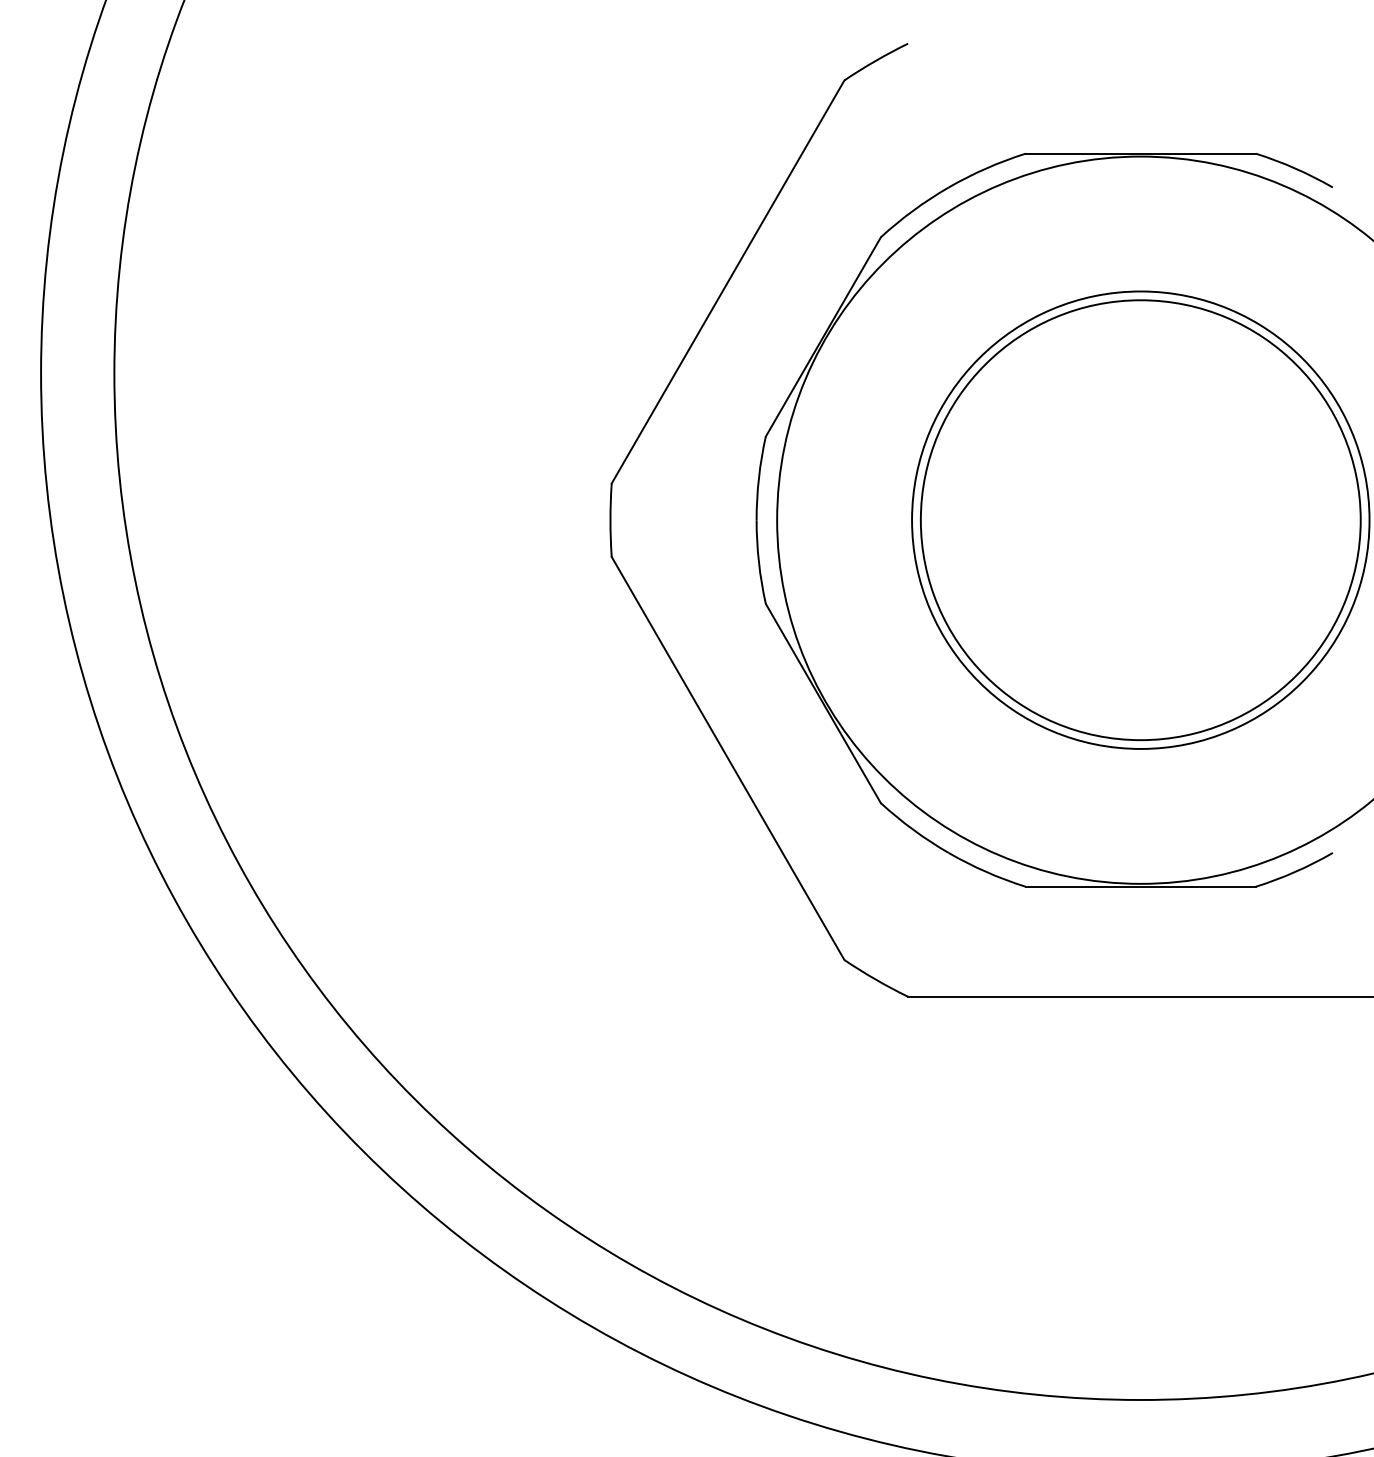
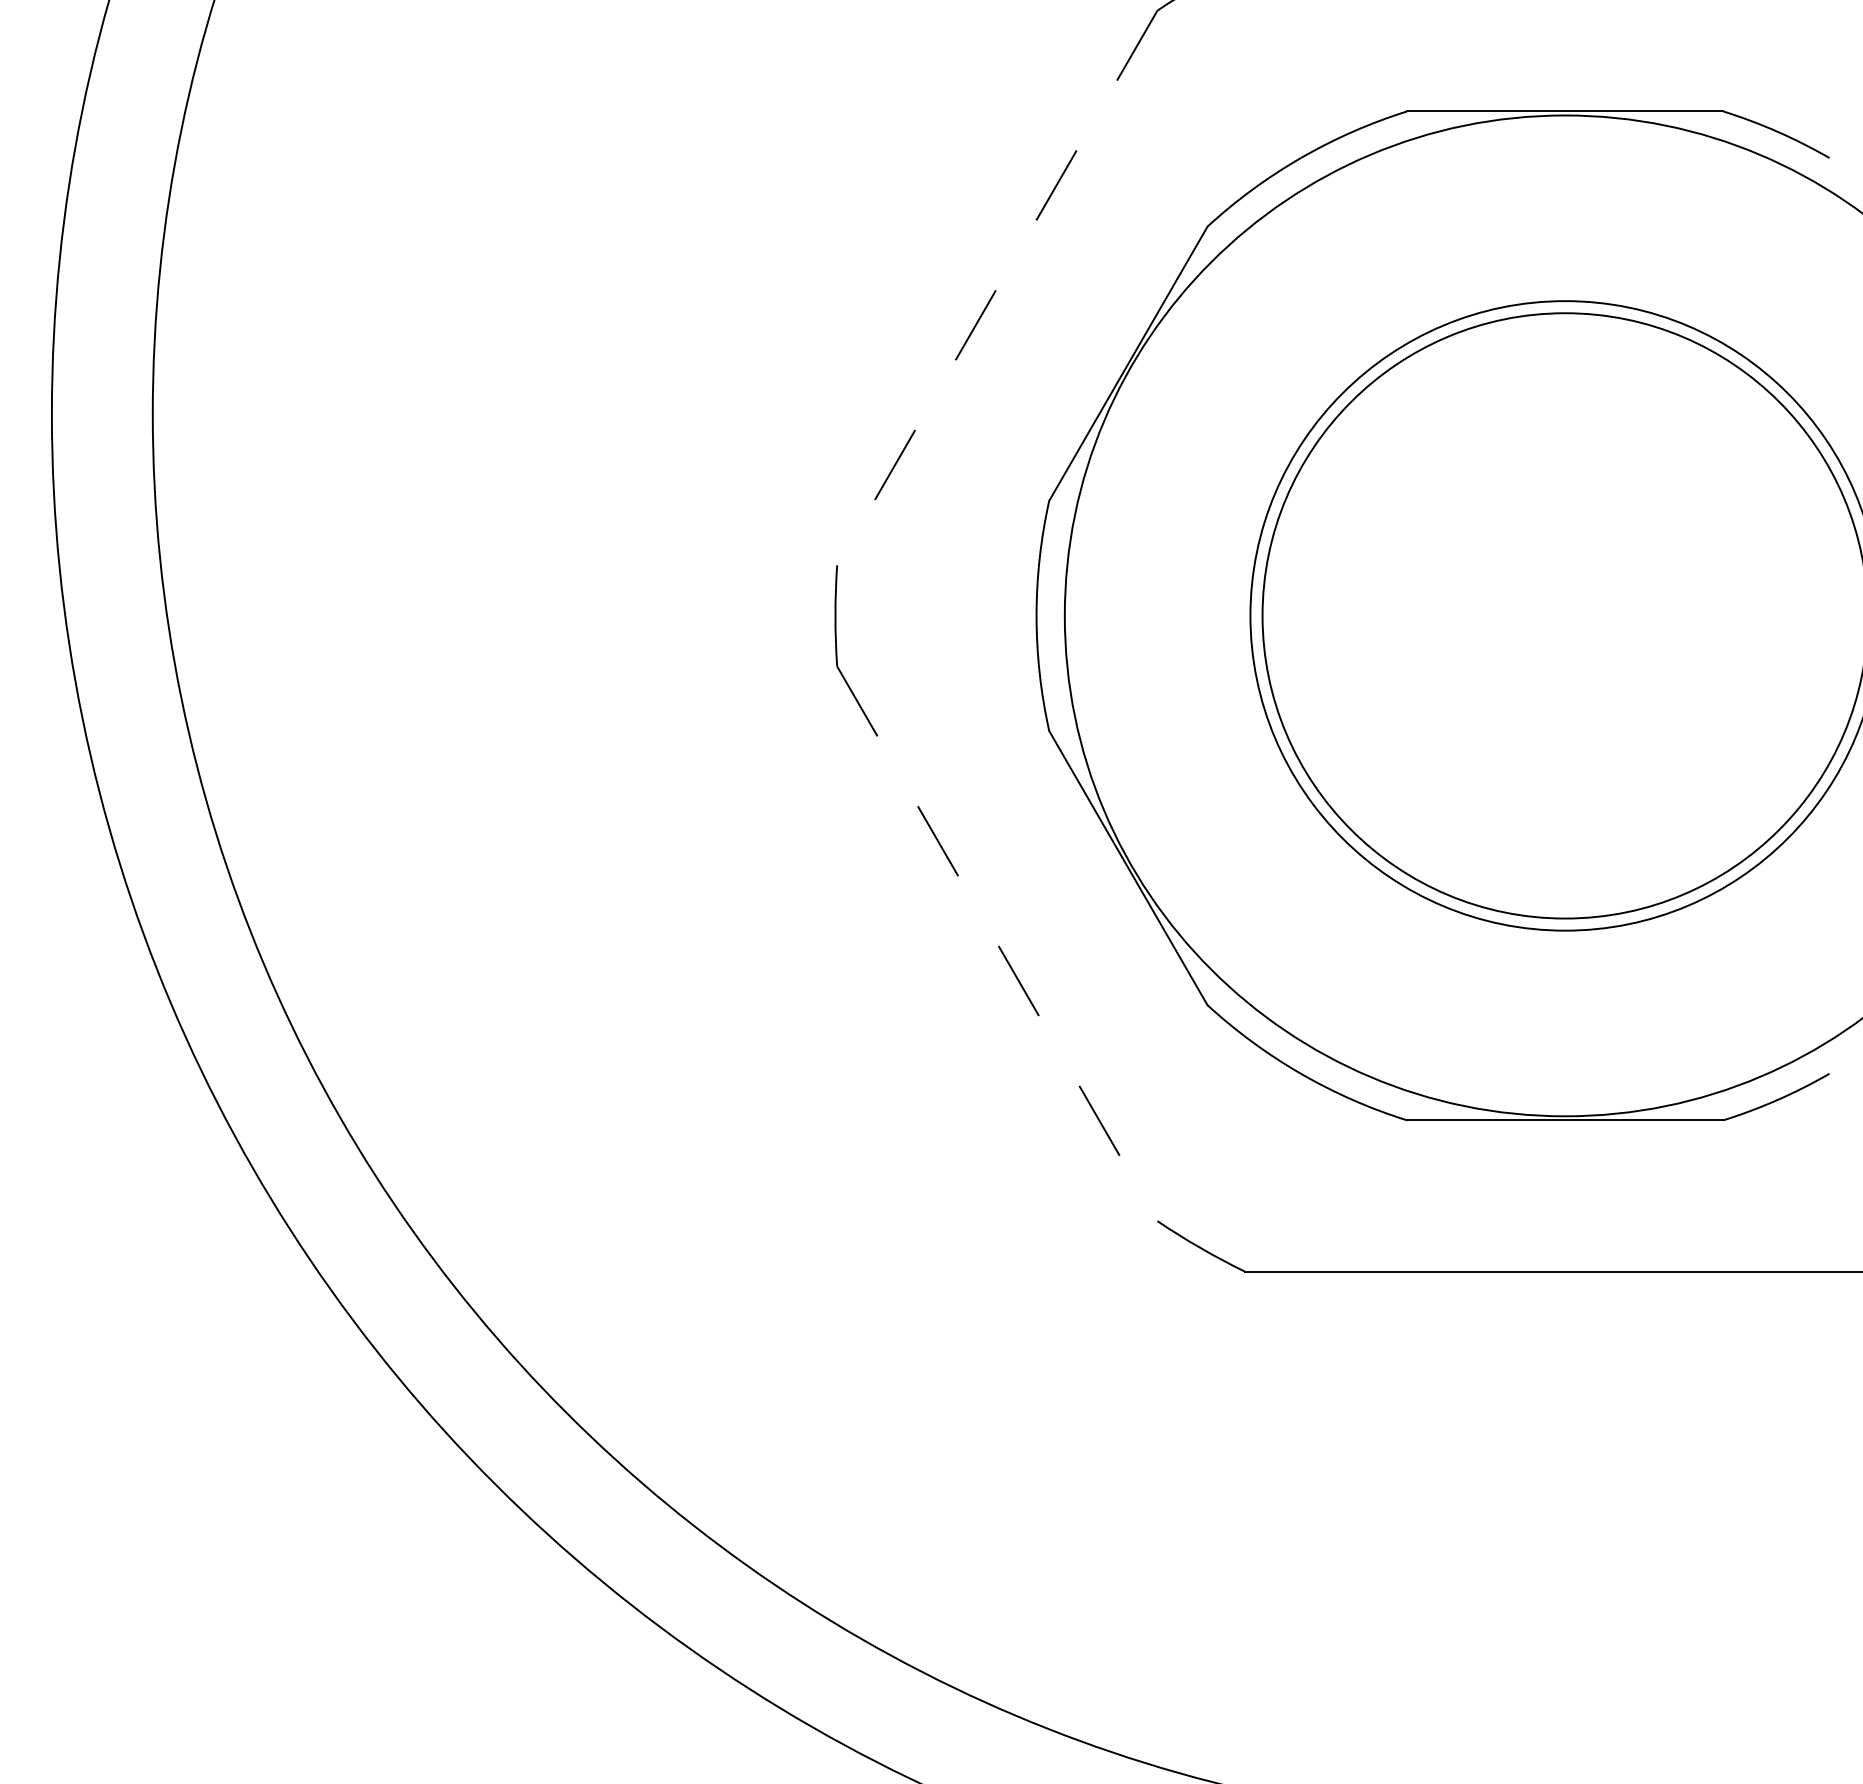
line: (728, 281) -> (997, 287), solid -> dashed
line: (728, 758) -> (997, 943), solid -> dashed

